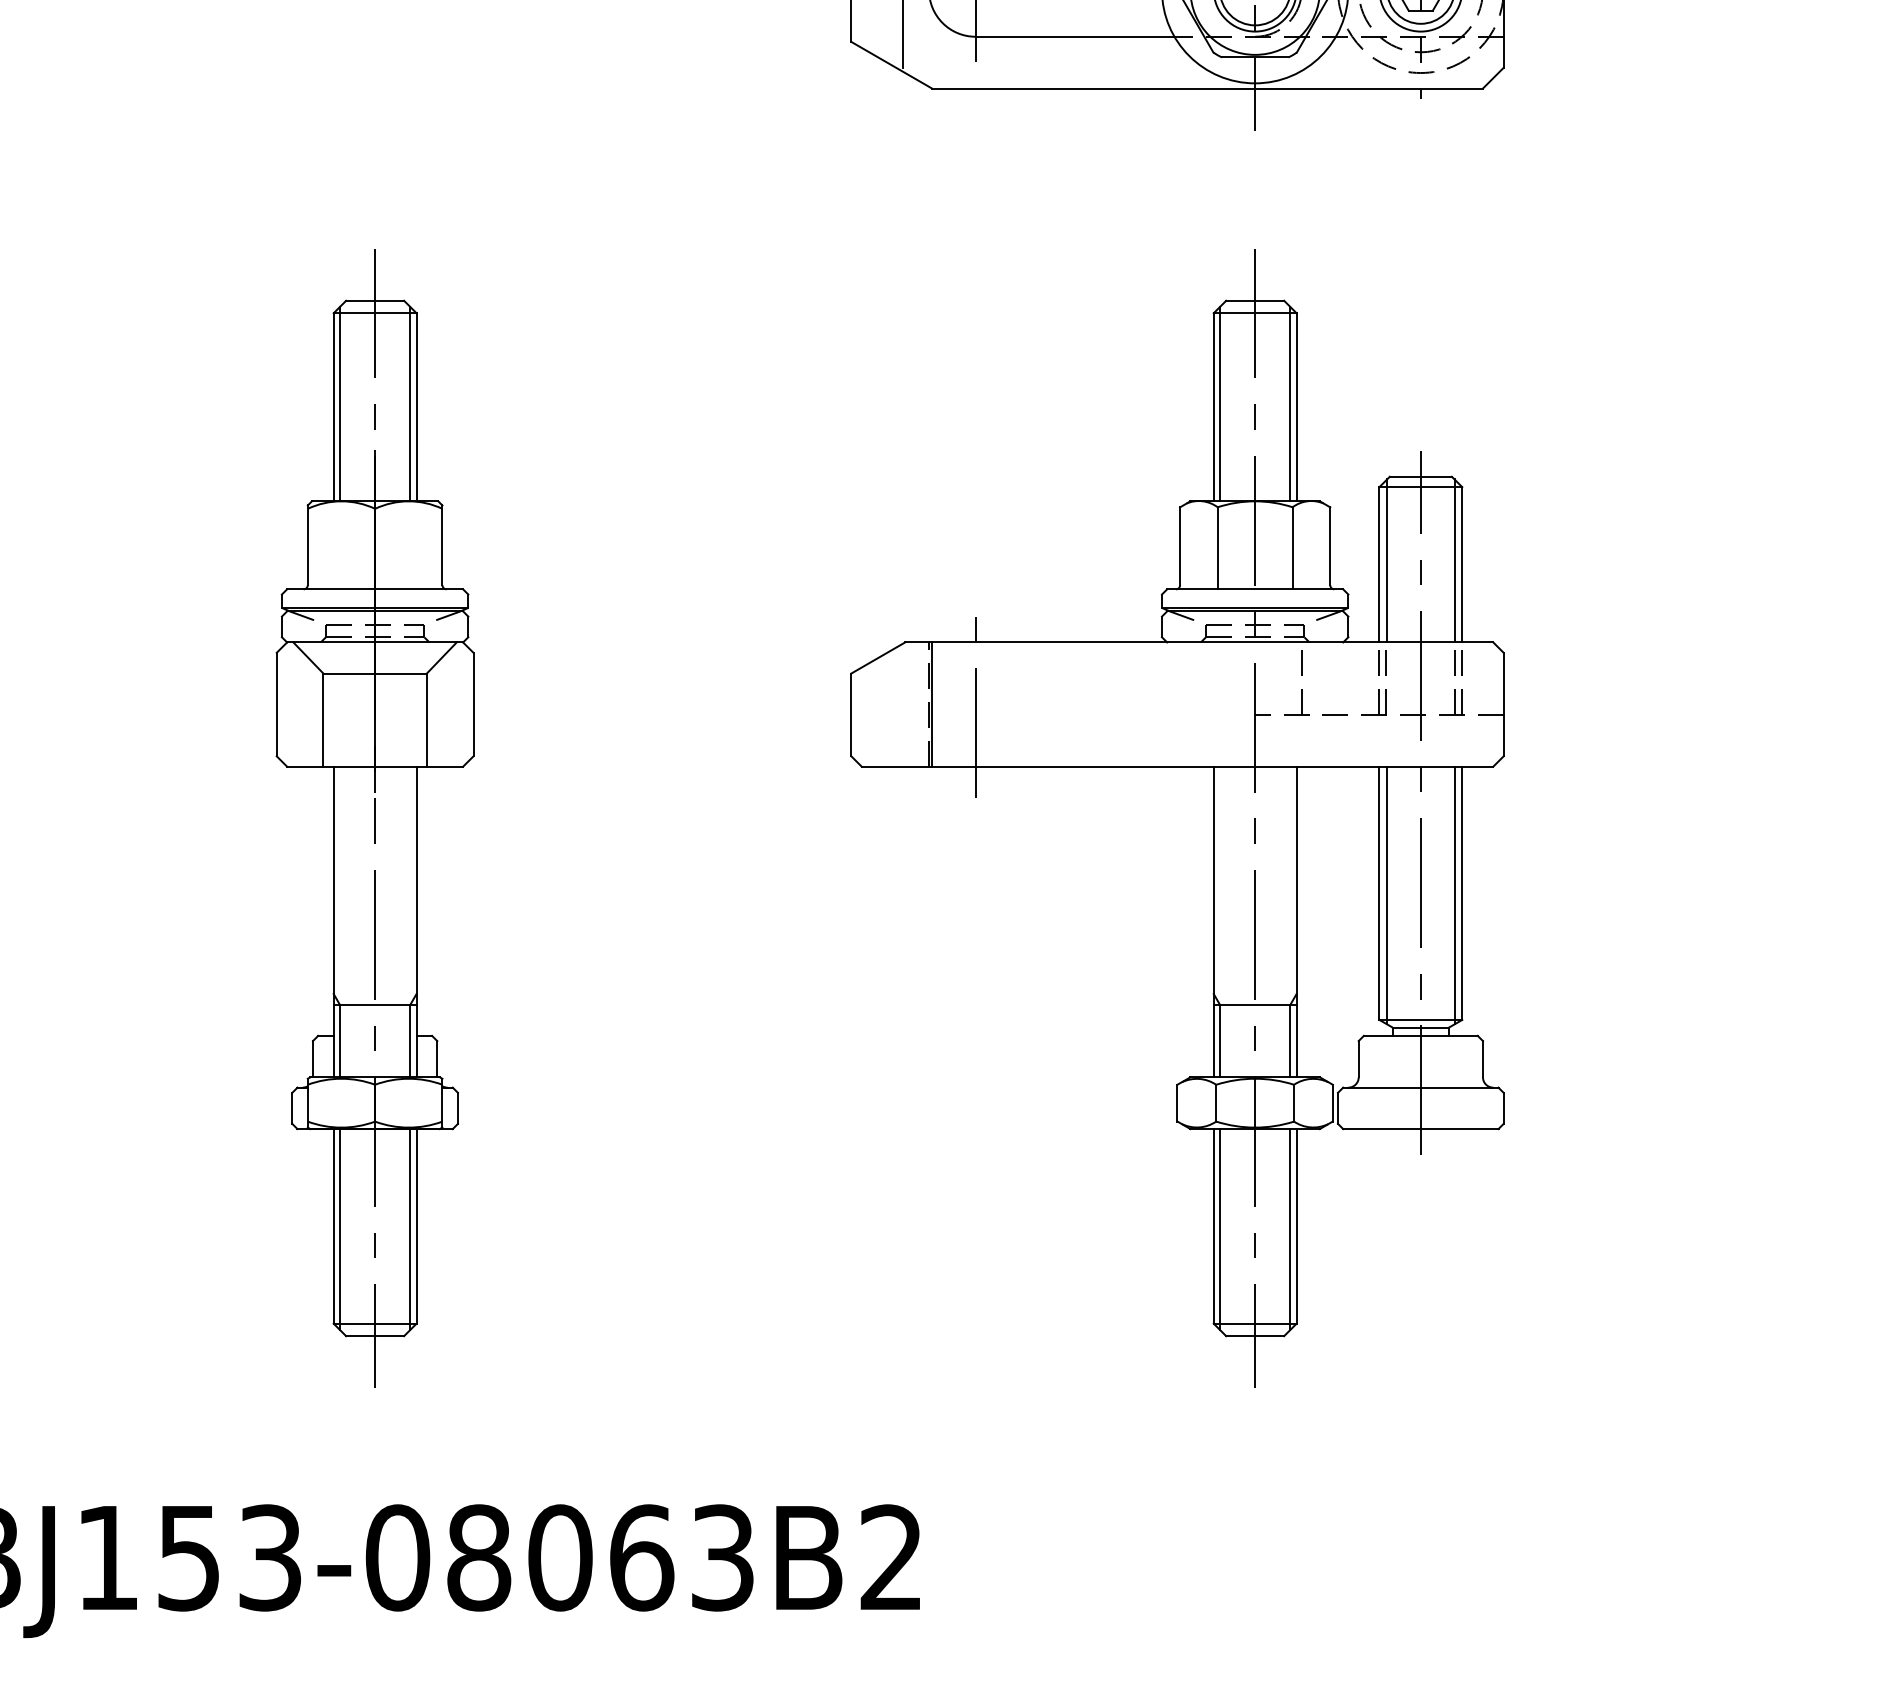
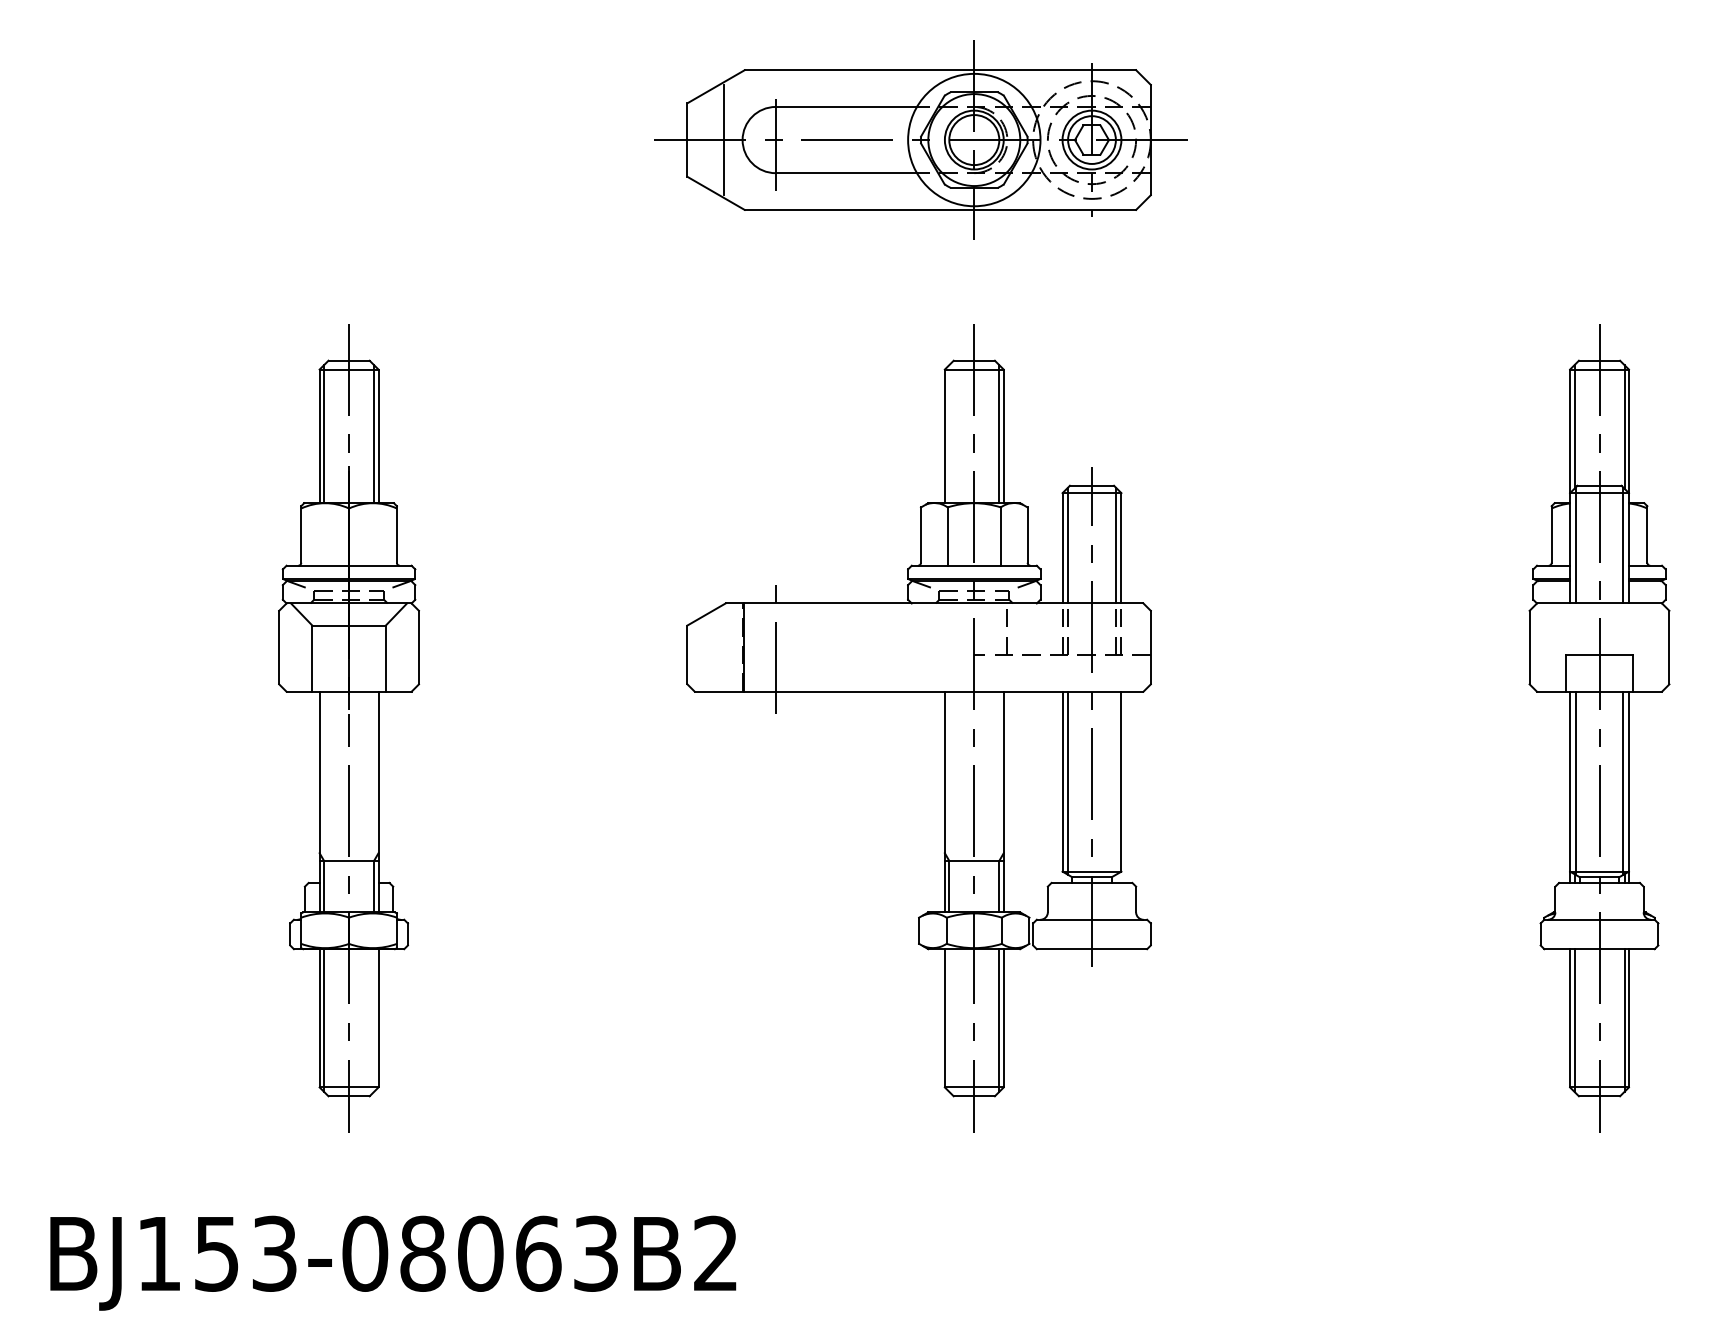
line: (1220, 404) -> (949, 434), removed
line: (1453, 894) -> (1115, 782), removed
line: (410, 1229) -> (374, 1020), removed
line: (1220, 1229) -> (949, 1020), removed

